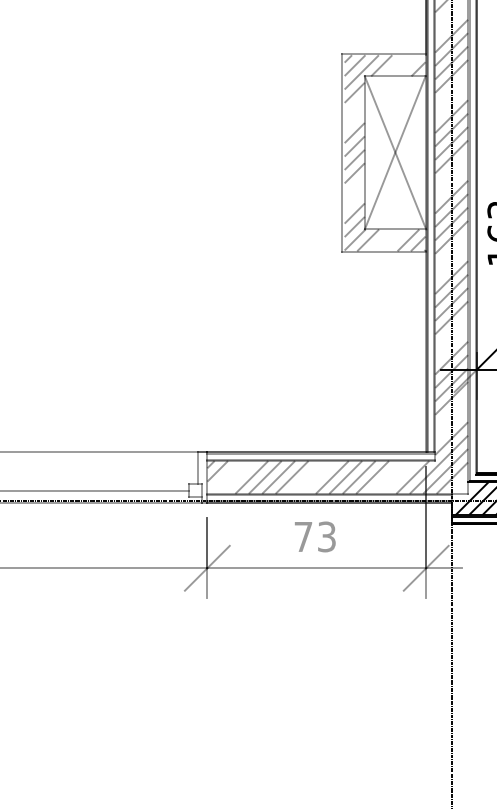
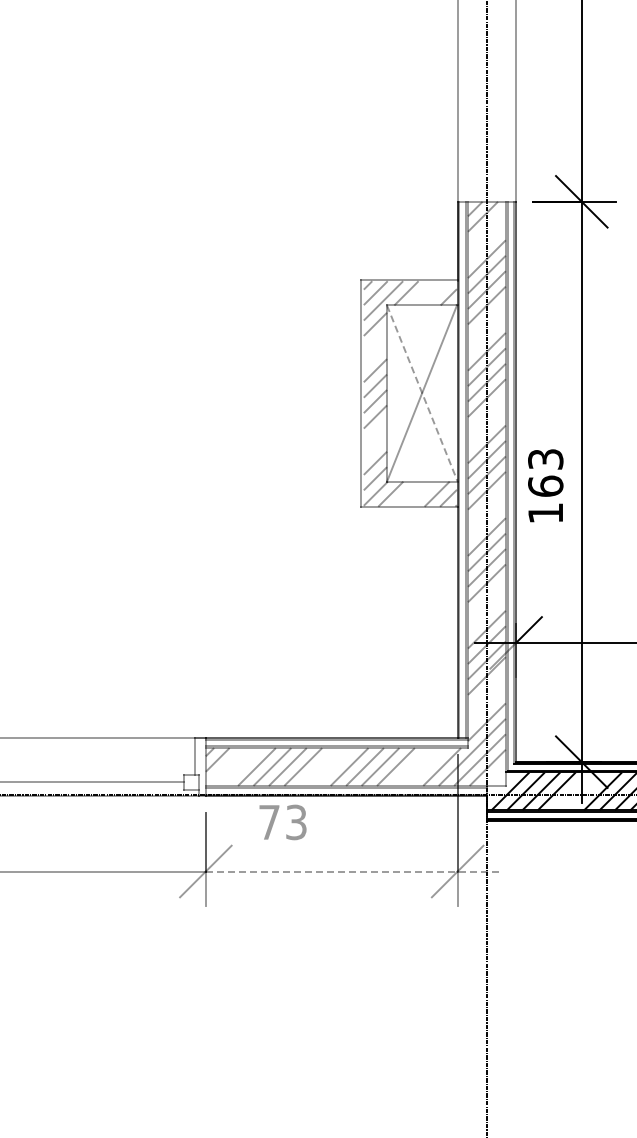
line: (395, 152) -> (422, 393), solid -> dashed
text: (314, 536) -> (282, 822), moved
line: (334, 568) -> (352, 871), solid -> dashed

